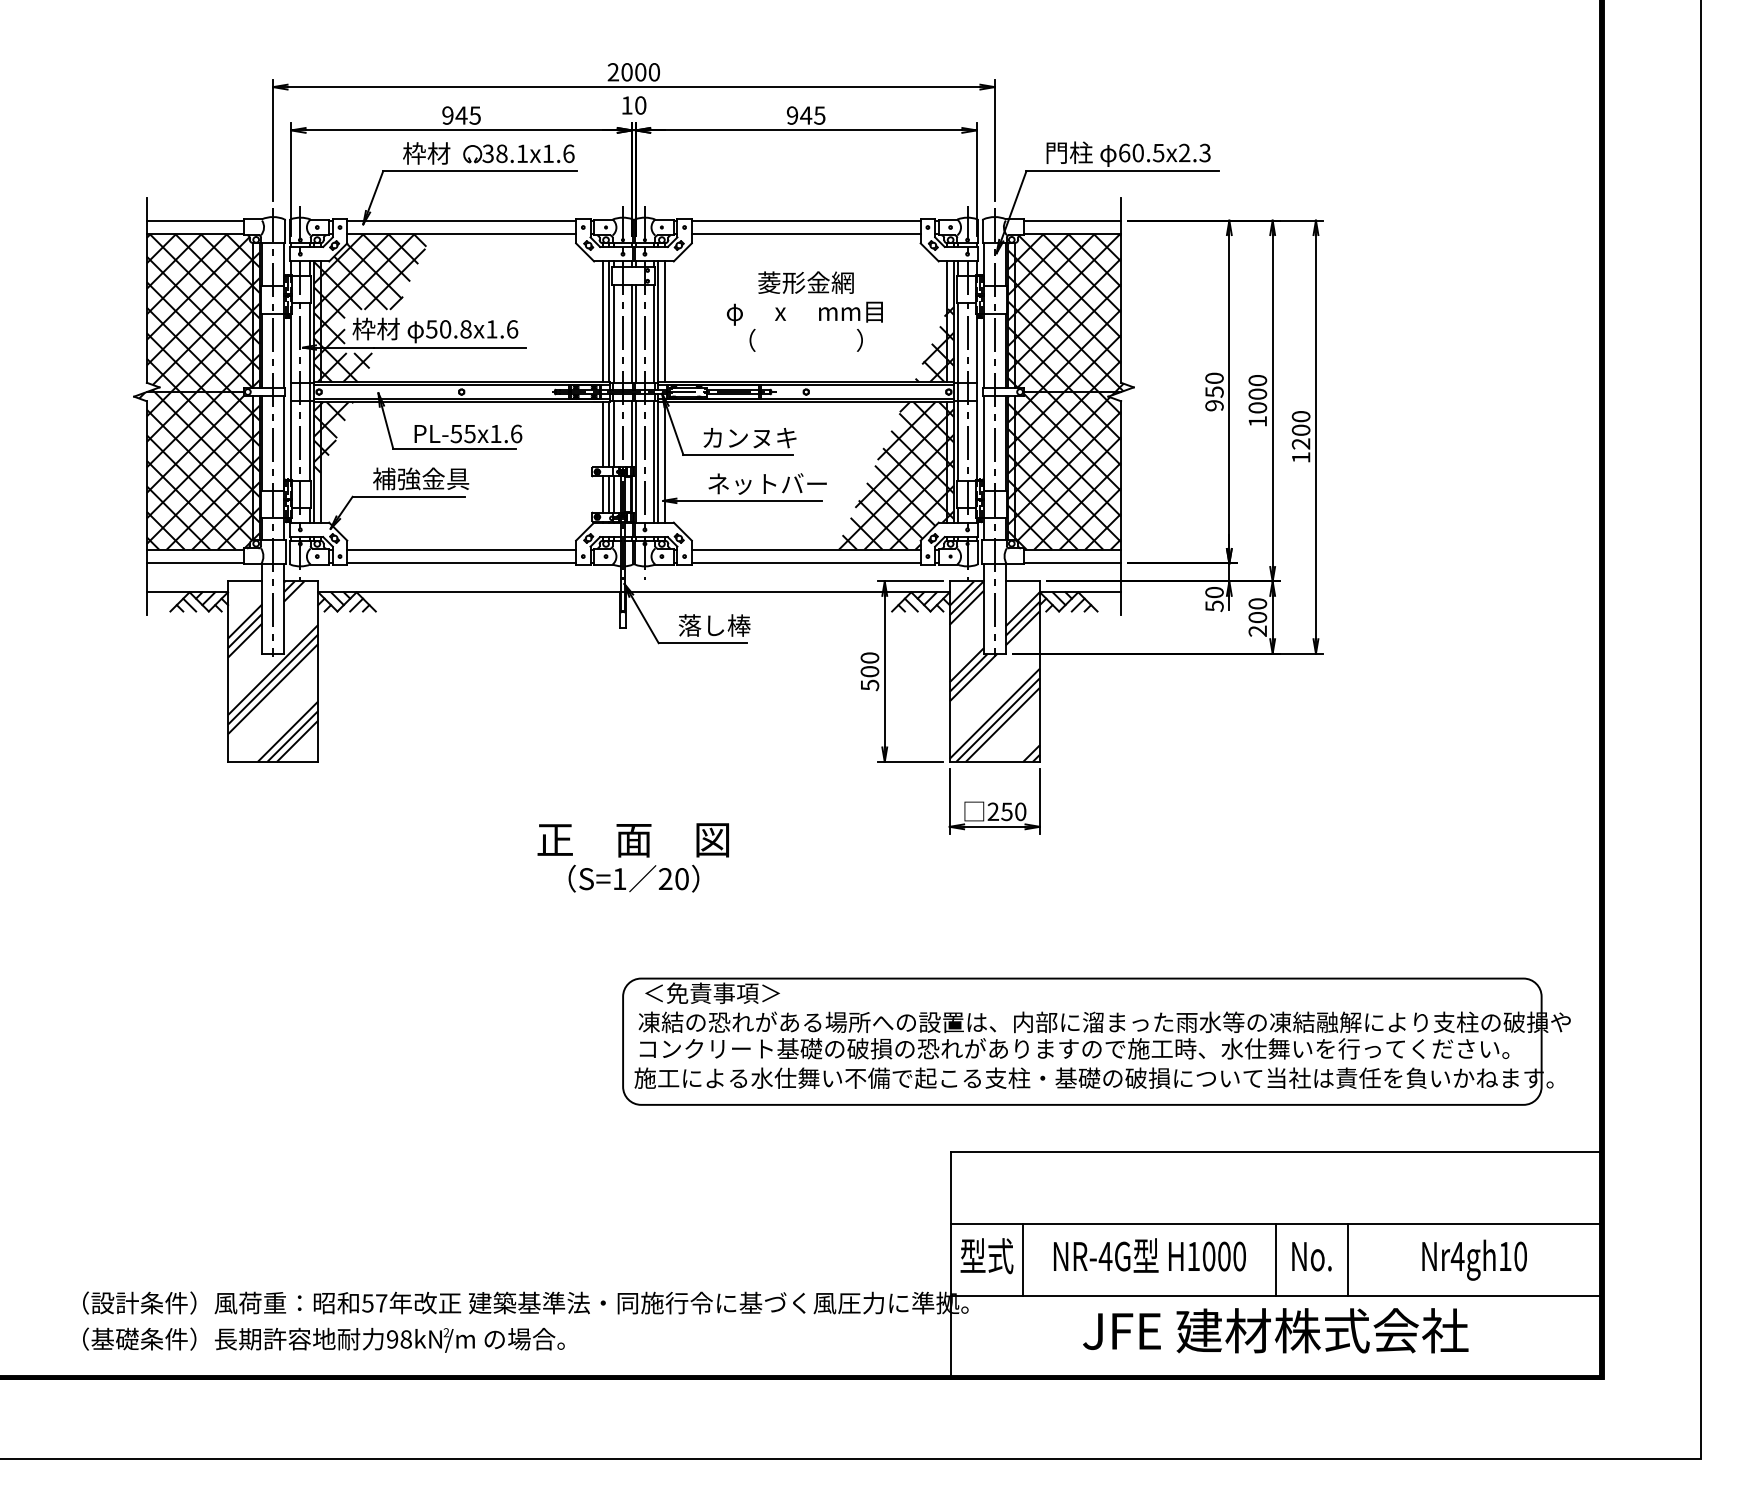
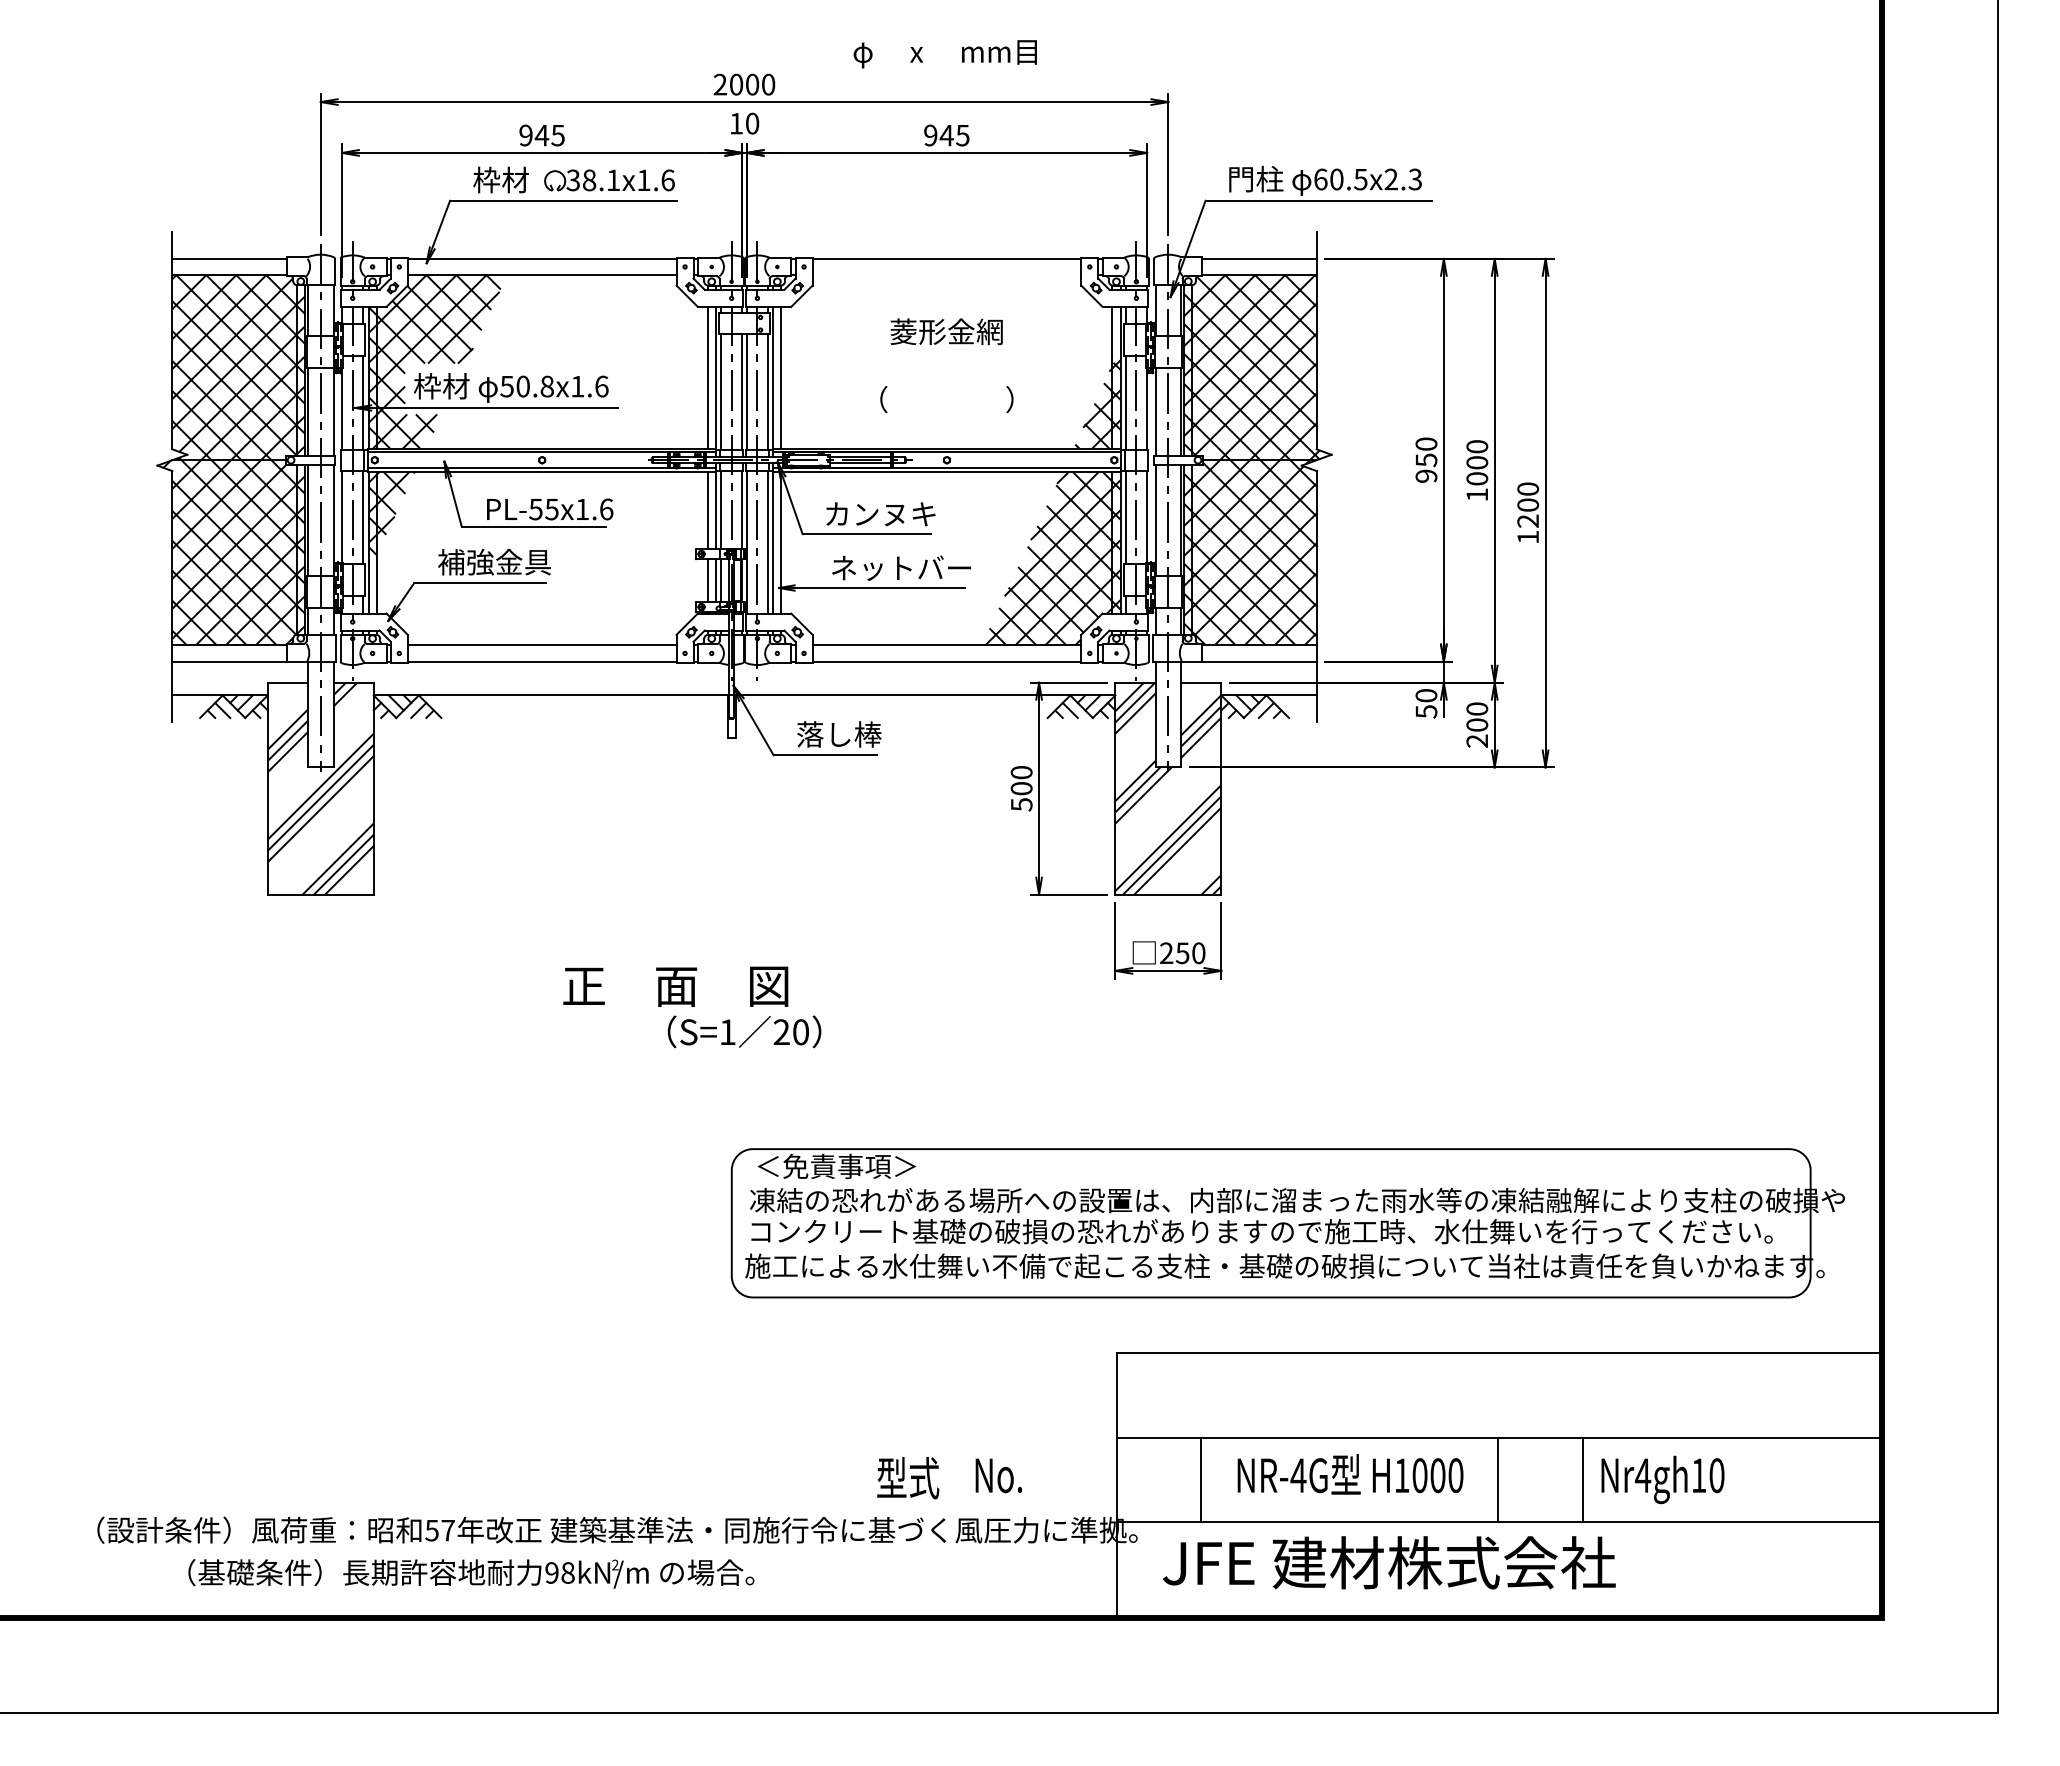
line: (805, 234) -> (946, 275), removed
text: (804, 313) -> (944, 54), moved
text: (633, 840) -> (675, 986), moved
text: (987, 1256) -> (908, 1478), moved
text: (1311, 1256) -> (998, 1475), moved
text: (1474, 1259) -> (1662, 1479), moved
text: (1275, 1330) -> (1389, 1562), moved
text: (324, 1339) -> (471, 1573), moved

